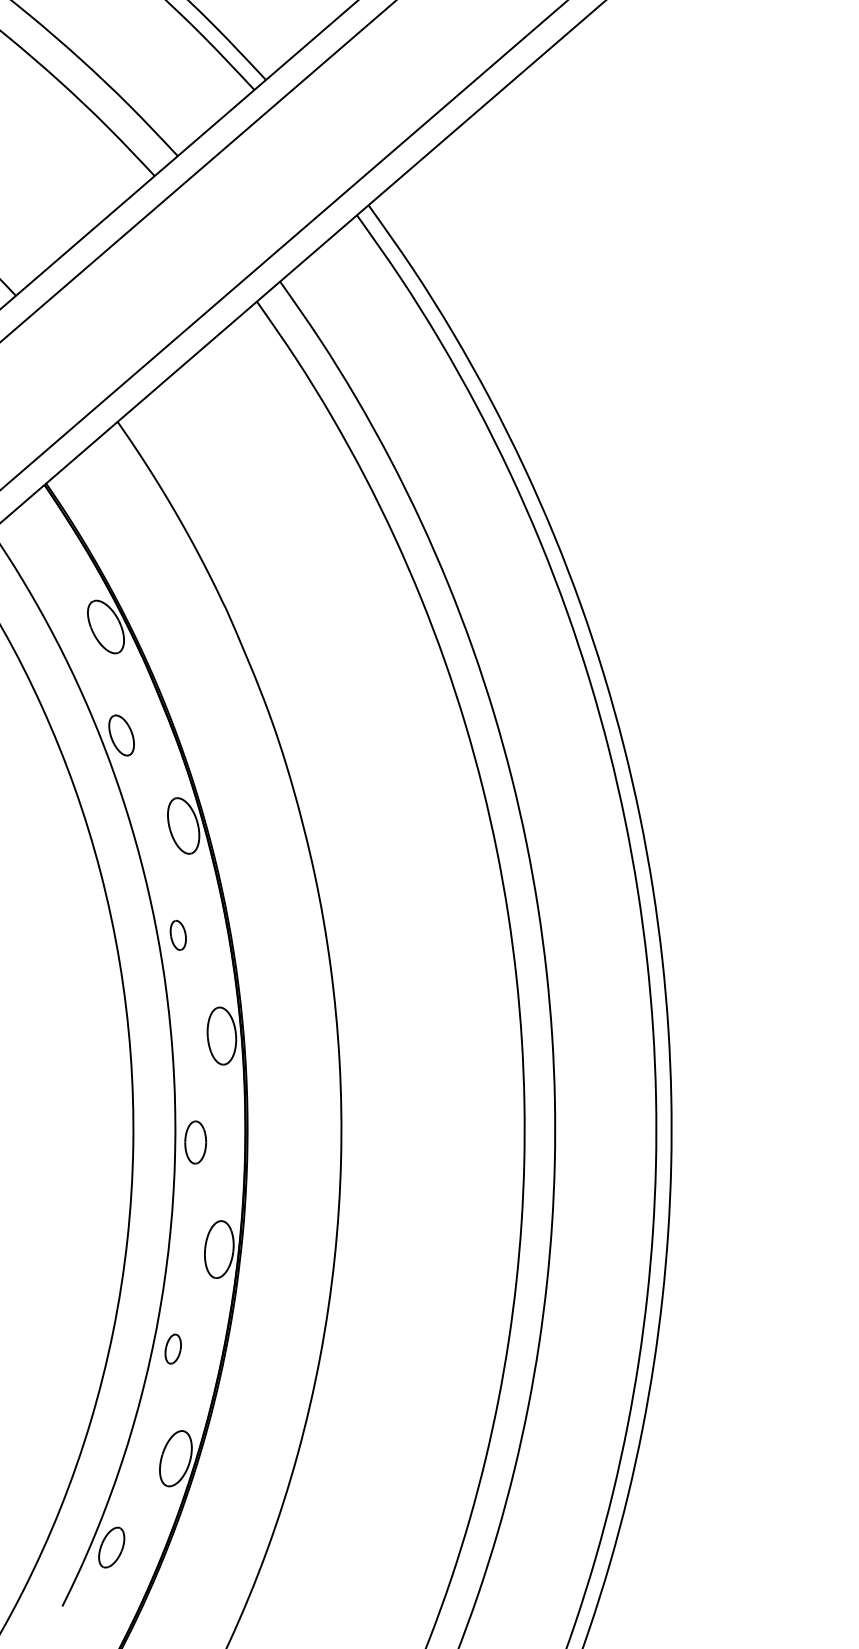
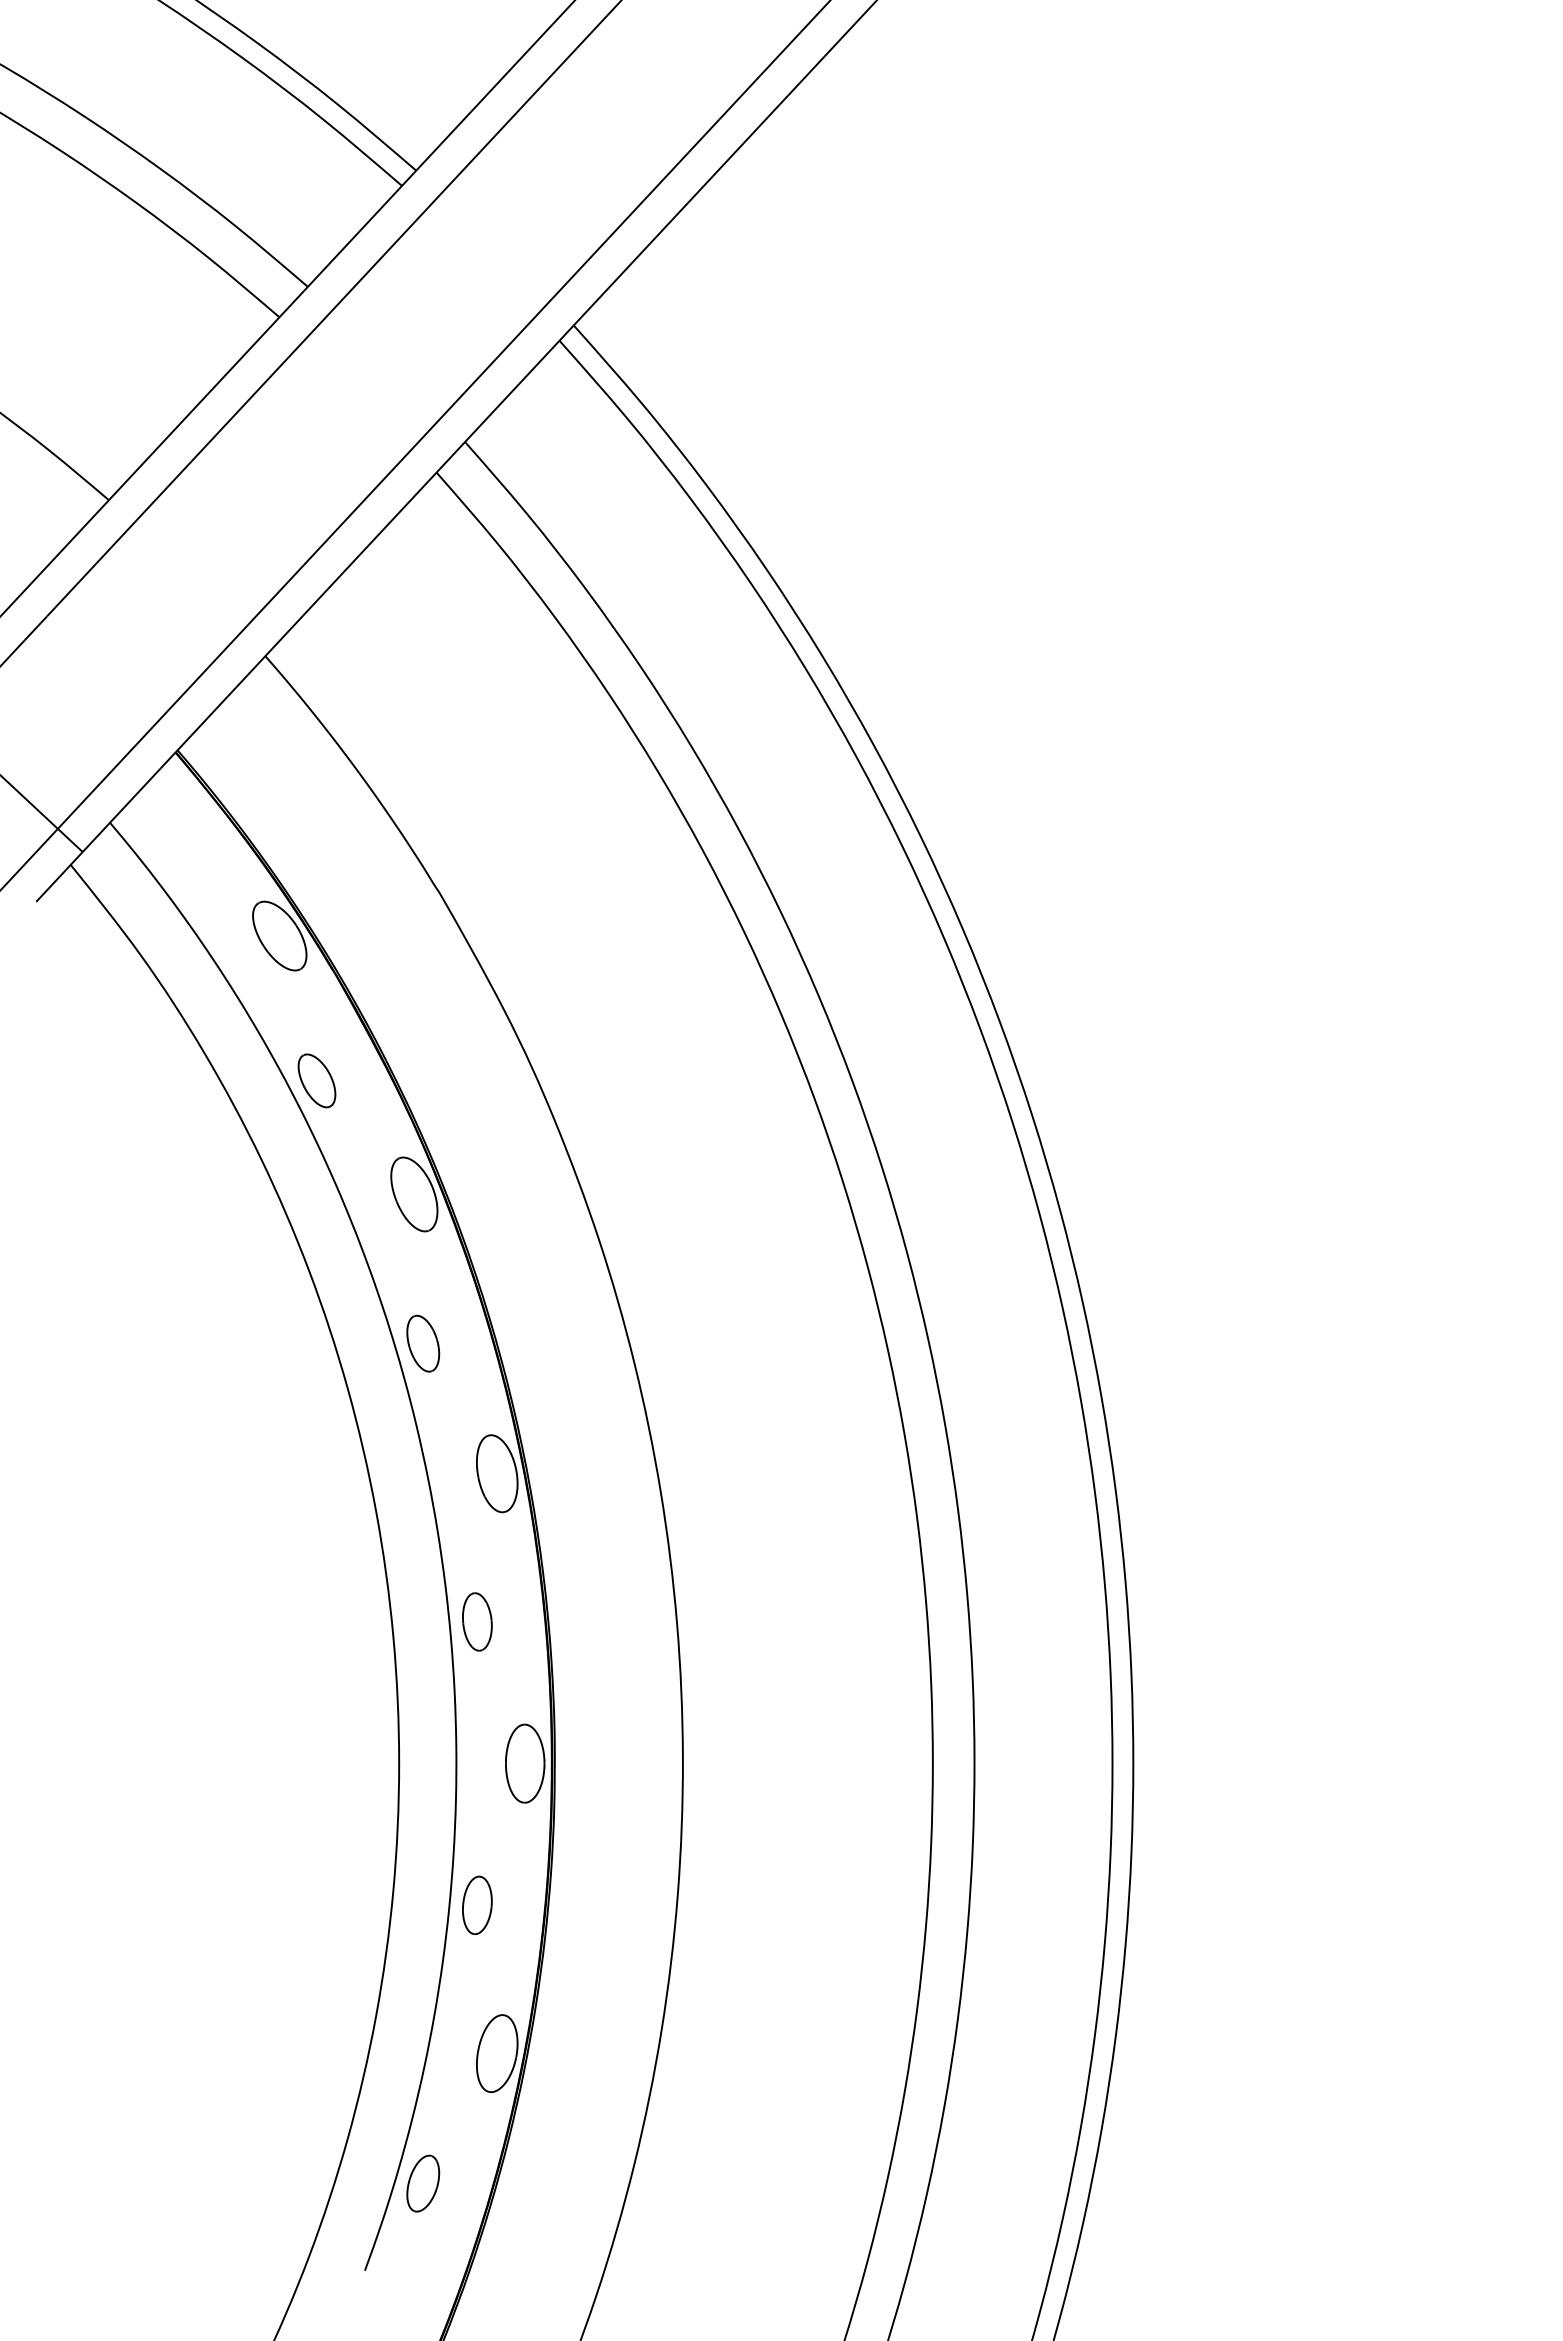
part: (178, 935) -> (423, 1343), size x1.43
part: (173, 1349) -> (477, 1905), size x1.43

